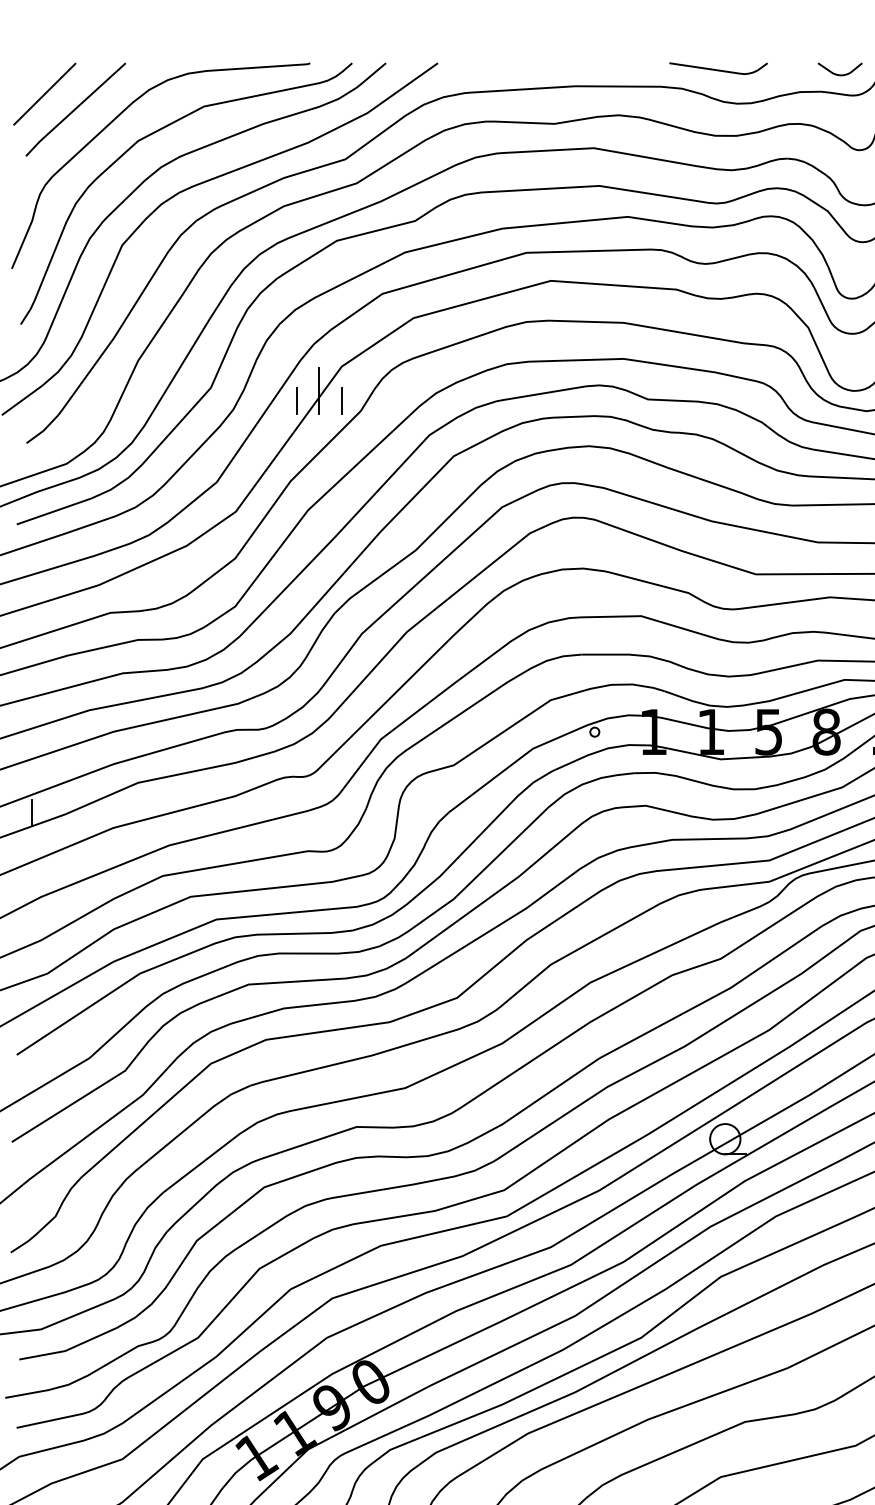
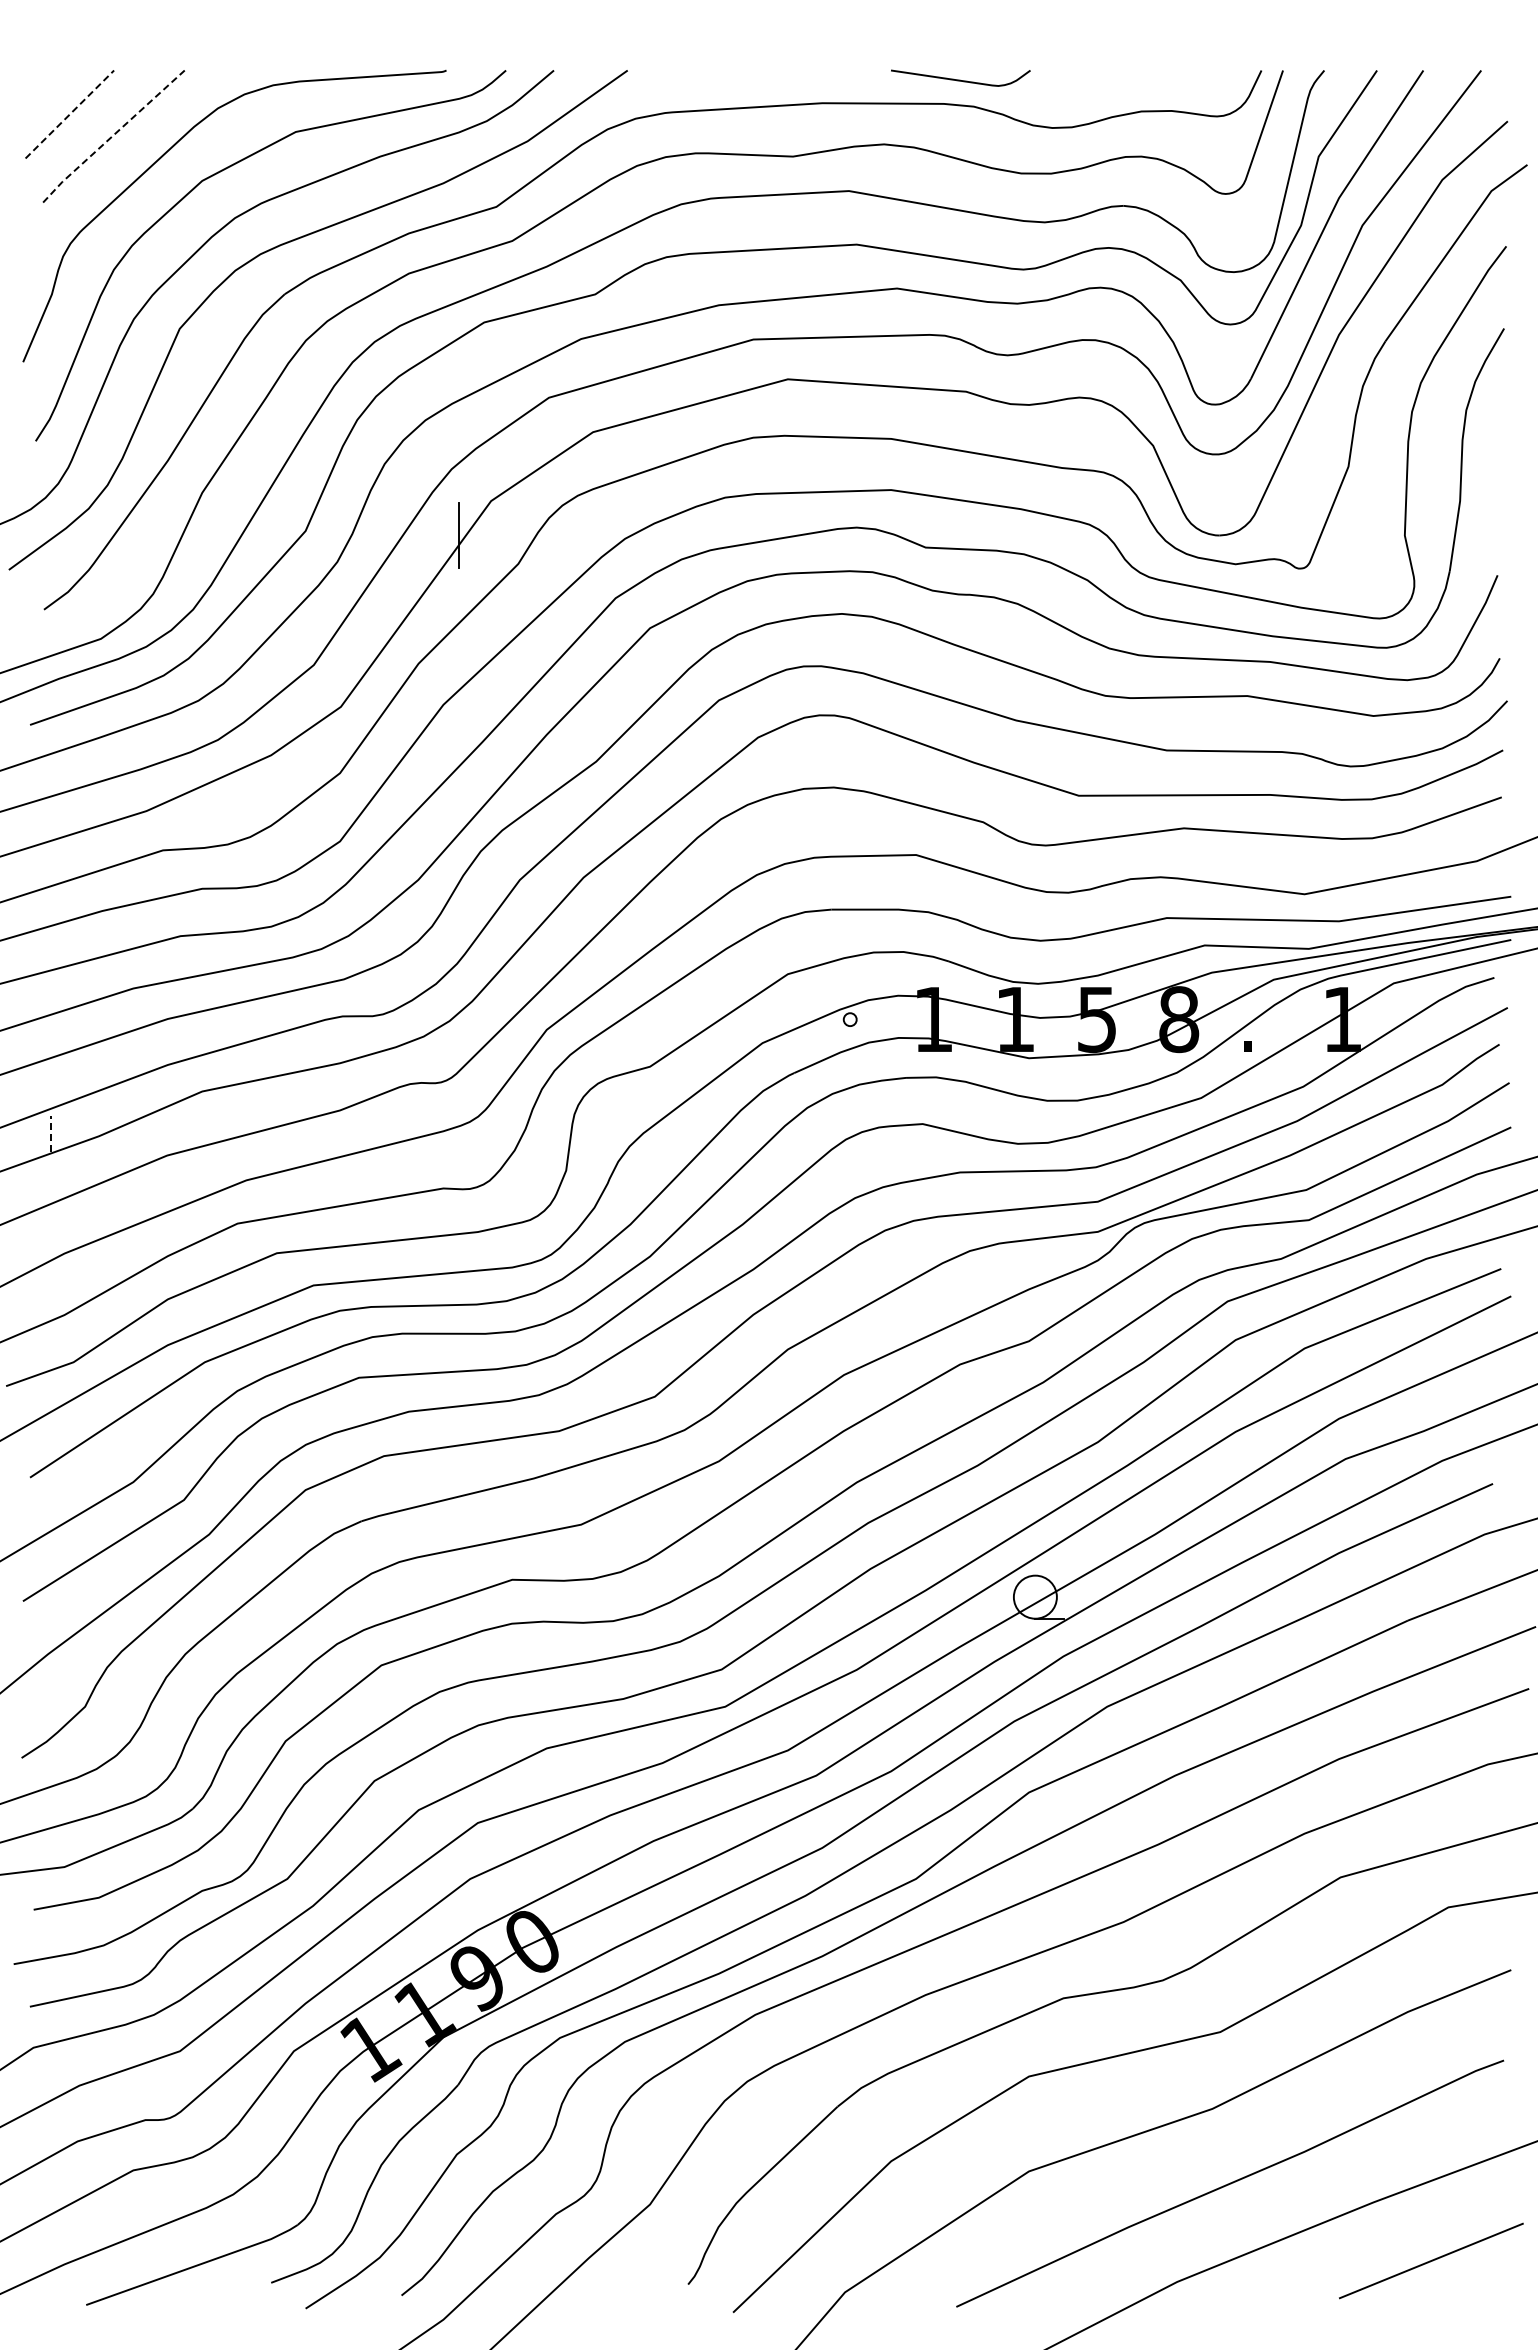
curve: (718, 69) -> (960, 79), moved
curve: (839, 74) -> (1197, 86), removed
line: (45, 94) -> (70, 114), solid -> dashed
line: (74, 109) -> (112, 136), solid -> dashed
line: (296, 400) -> (427, 549), removed
line: (341, 400) -> (491, 549), removed
line: (31, 812) -> (51, 1133), solid -> dashed

